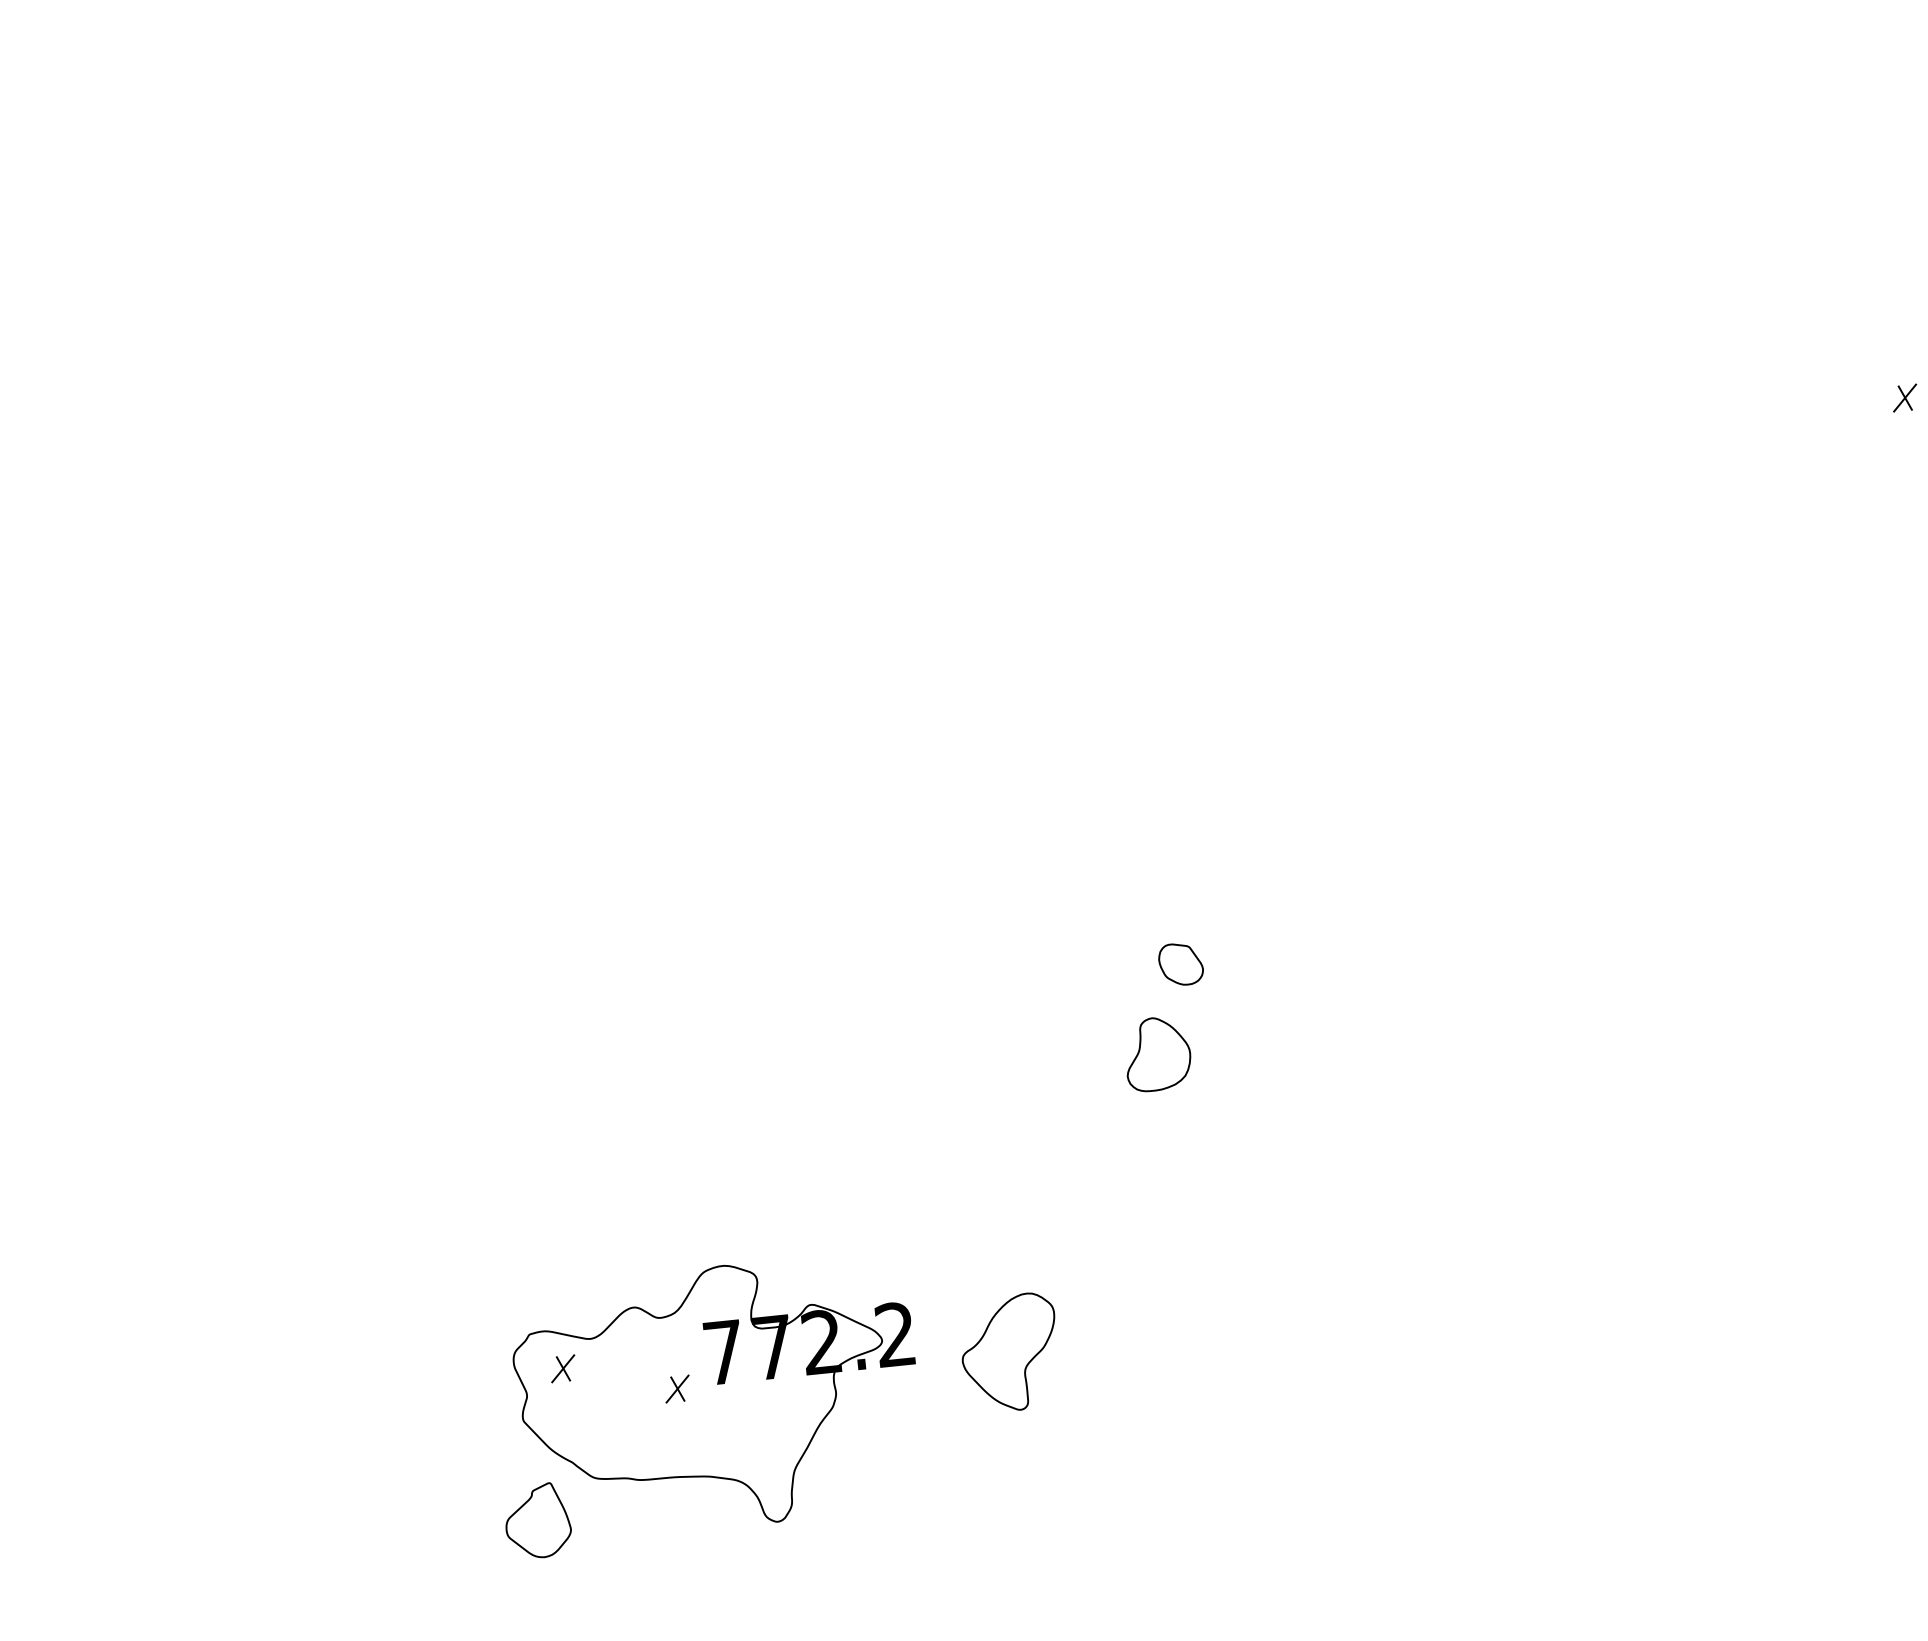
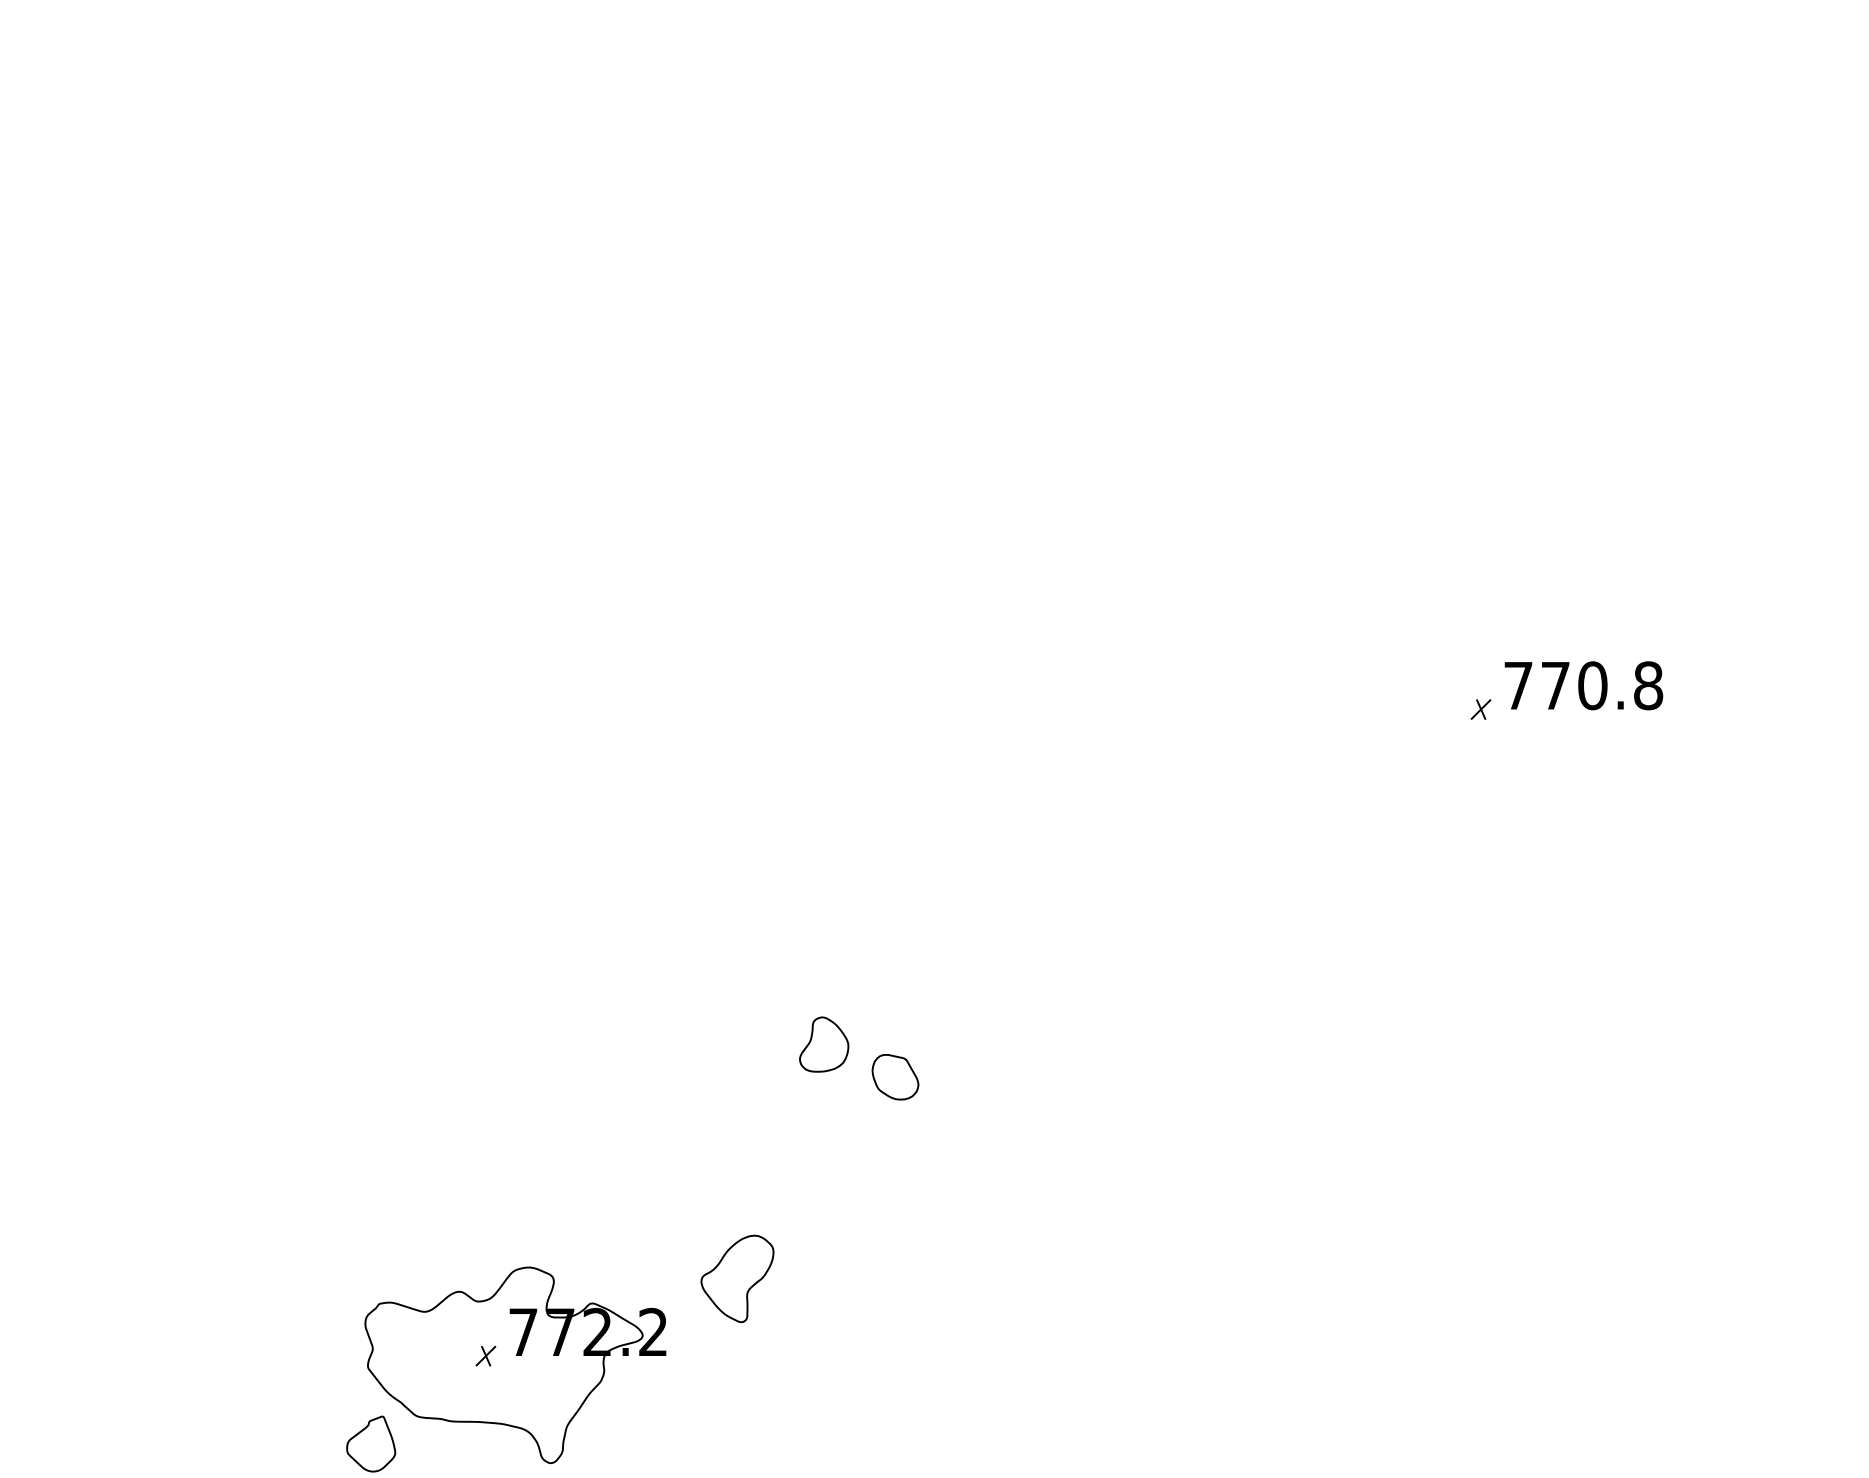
part: (1181, 964) -> (895, 1077), size x1.43
part: (1158, 1053) -> (824, 1044), moved
part: (1010, 1352) -> (737, 1278), moved
part: (562, 1368) -> (401, 1331), removed

